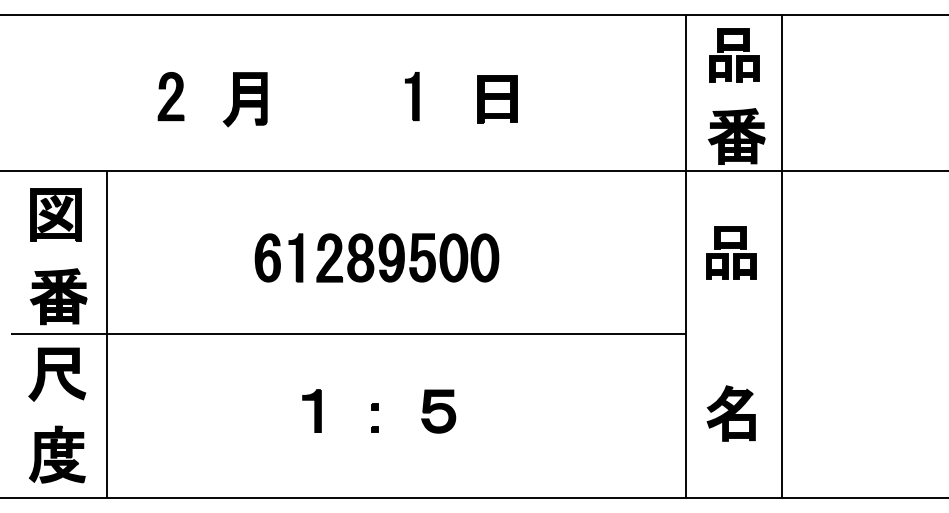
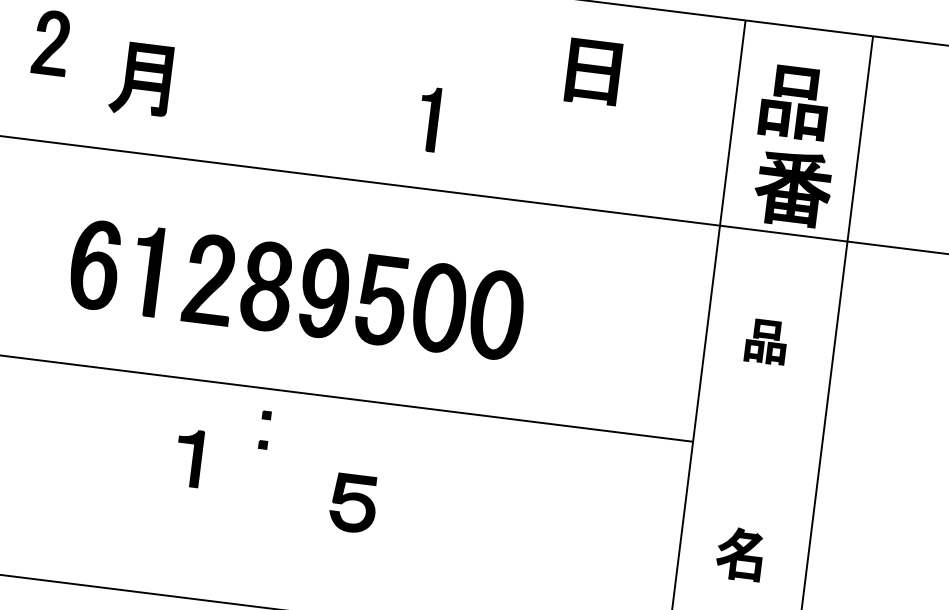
part: (734, 55) -> (795, 103), moved
part: (412, 96) -> (429, 119), moved
part: (244, 99) -> (140, 79), moved
part: (497, 99) -> (593, 72), moved
part: (731, 252) -> (766, 341), size x0.6
part: (376, 257) -> (296, 289), size x1.4
part: (311, 410) -> (188, 457), moved
part: (374, 410) -> (265, 419), moved
part: (730, 413) -> (739, 554), size x0.7

